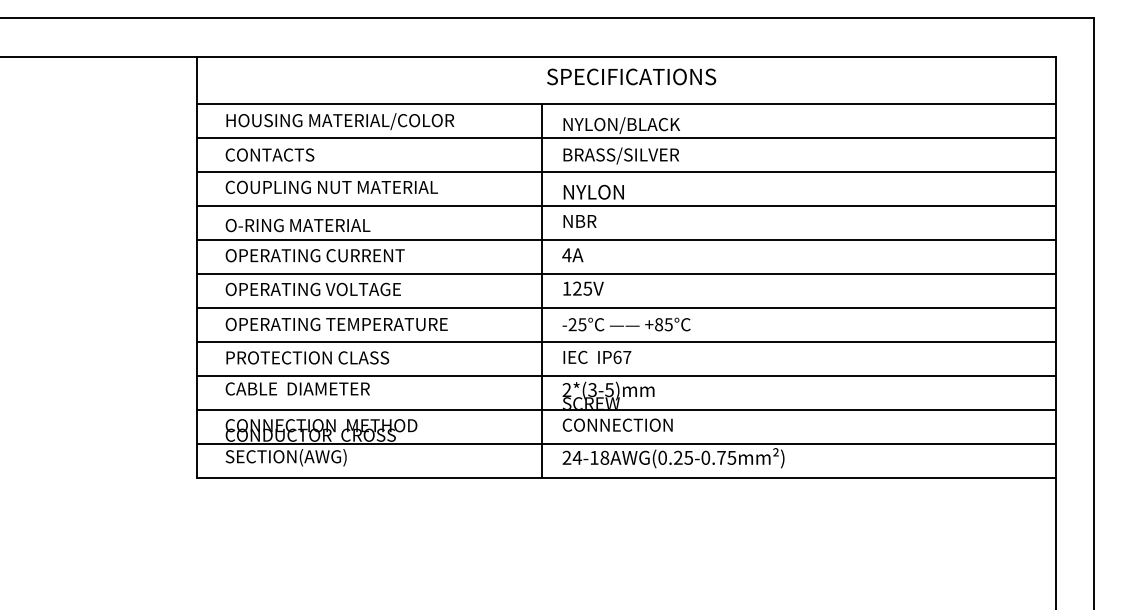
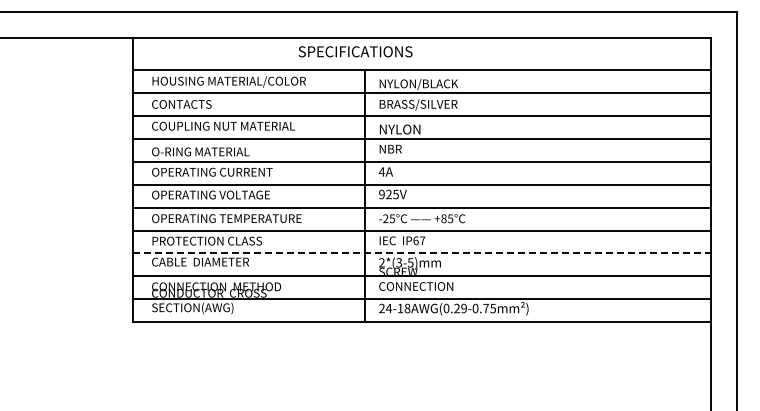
text: (631, 76) -> (355, 51), moved
text: (566, 288) -> (381, 194), 125V -> 925V
line: (627, 376) -> (422, 253), solid -> dashed
text: (687, 457) -> (463, 308), 24-18AWG(0.25-0.75mm²) -> 24-18AWG(0.29-0.75mm²)

